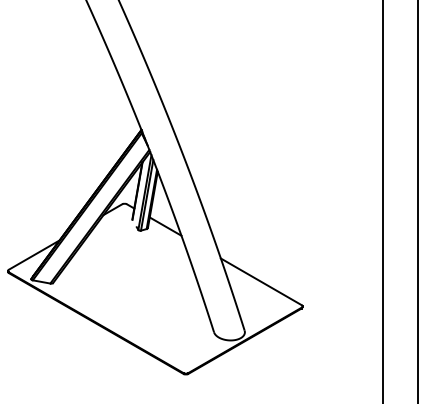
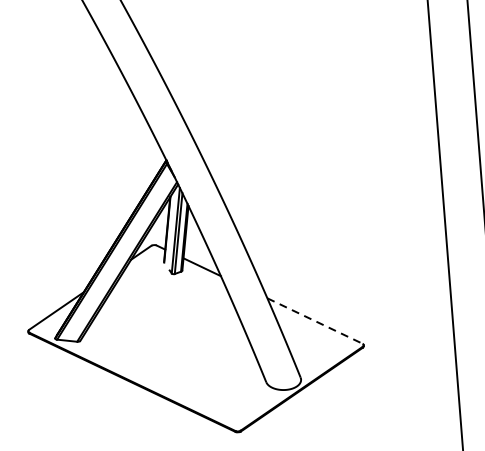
line: (261, 281) -> (315, 320), solid -> dashed

